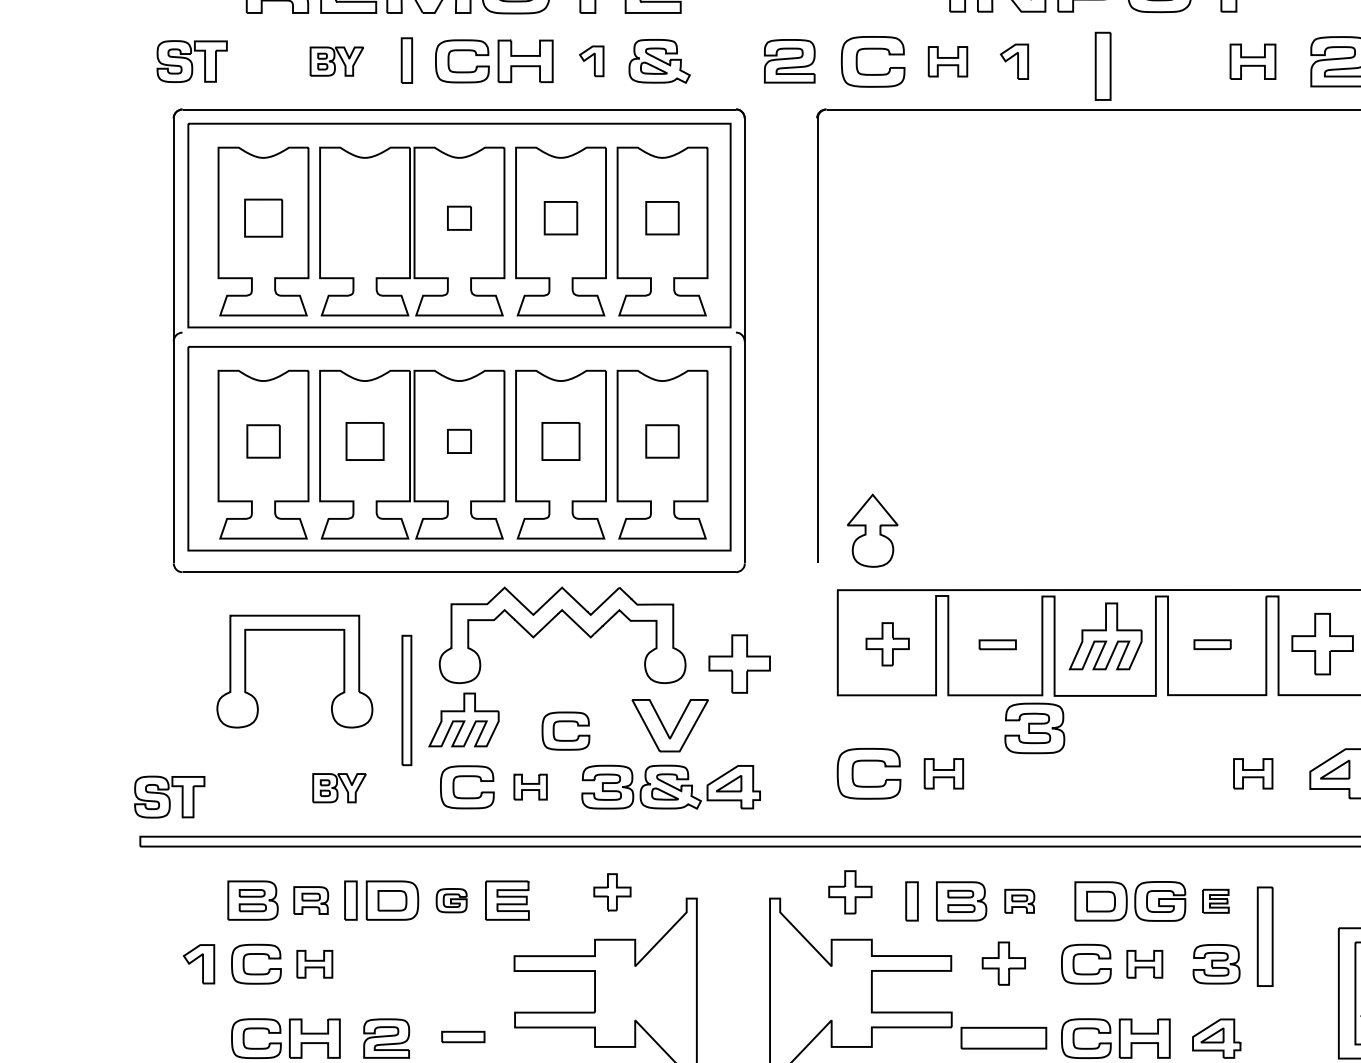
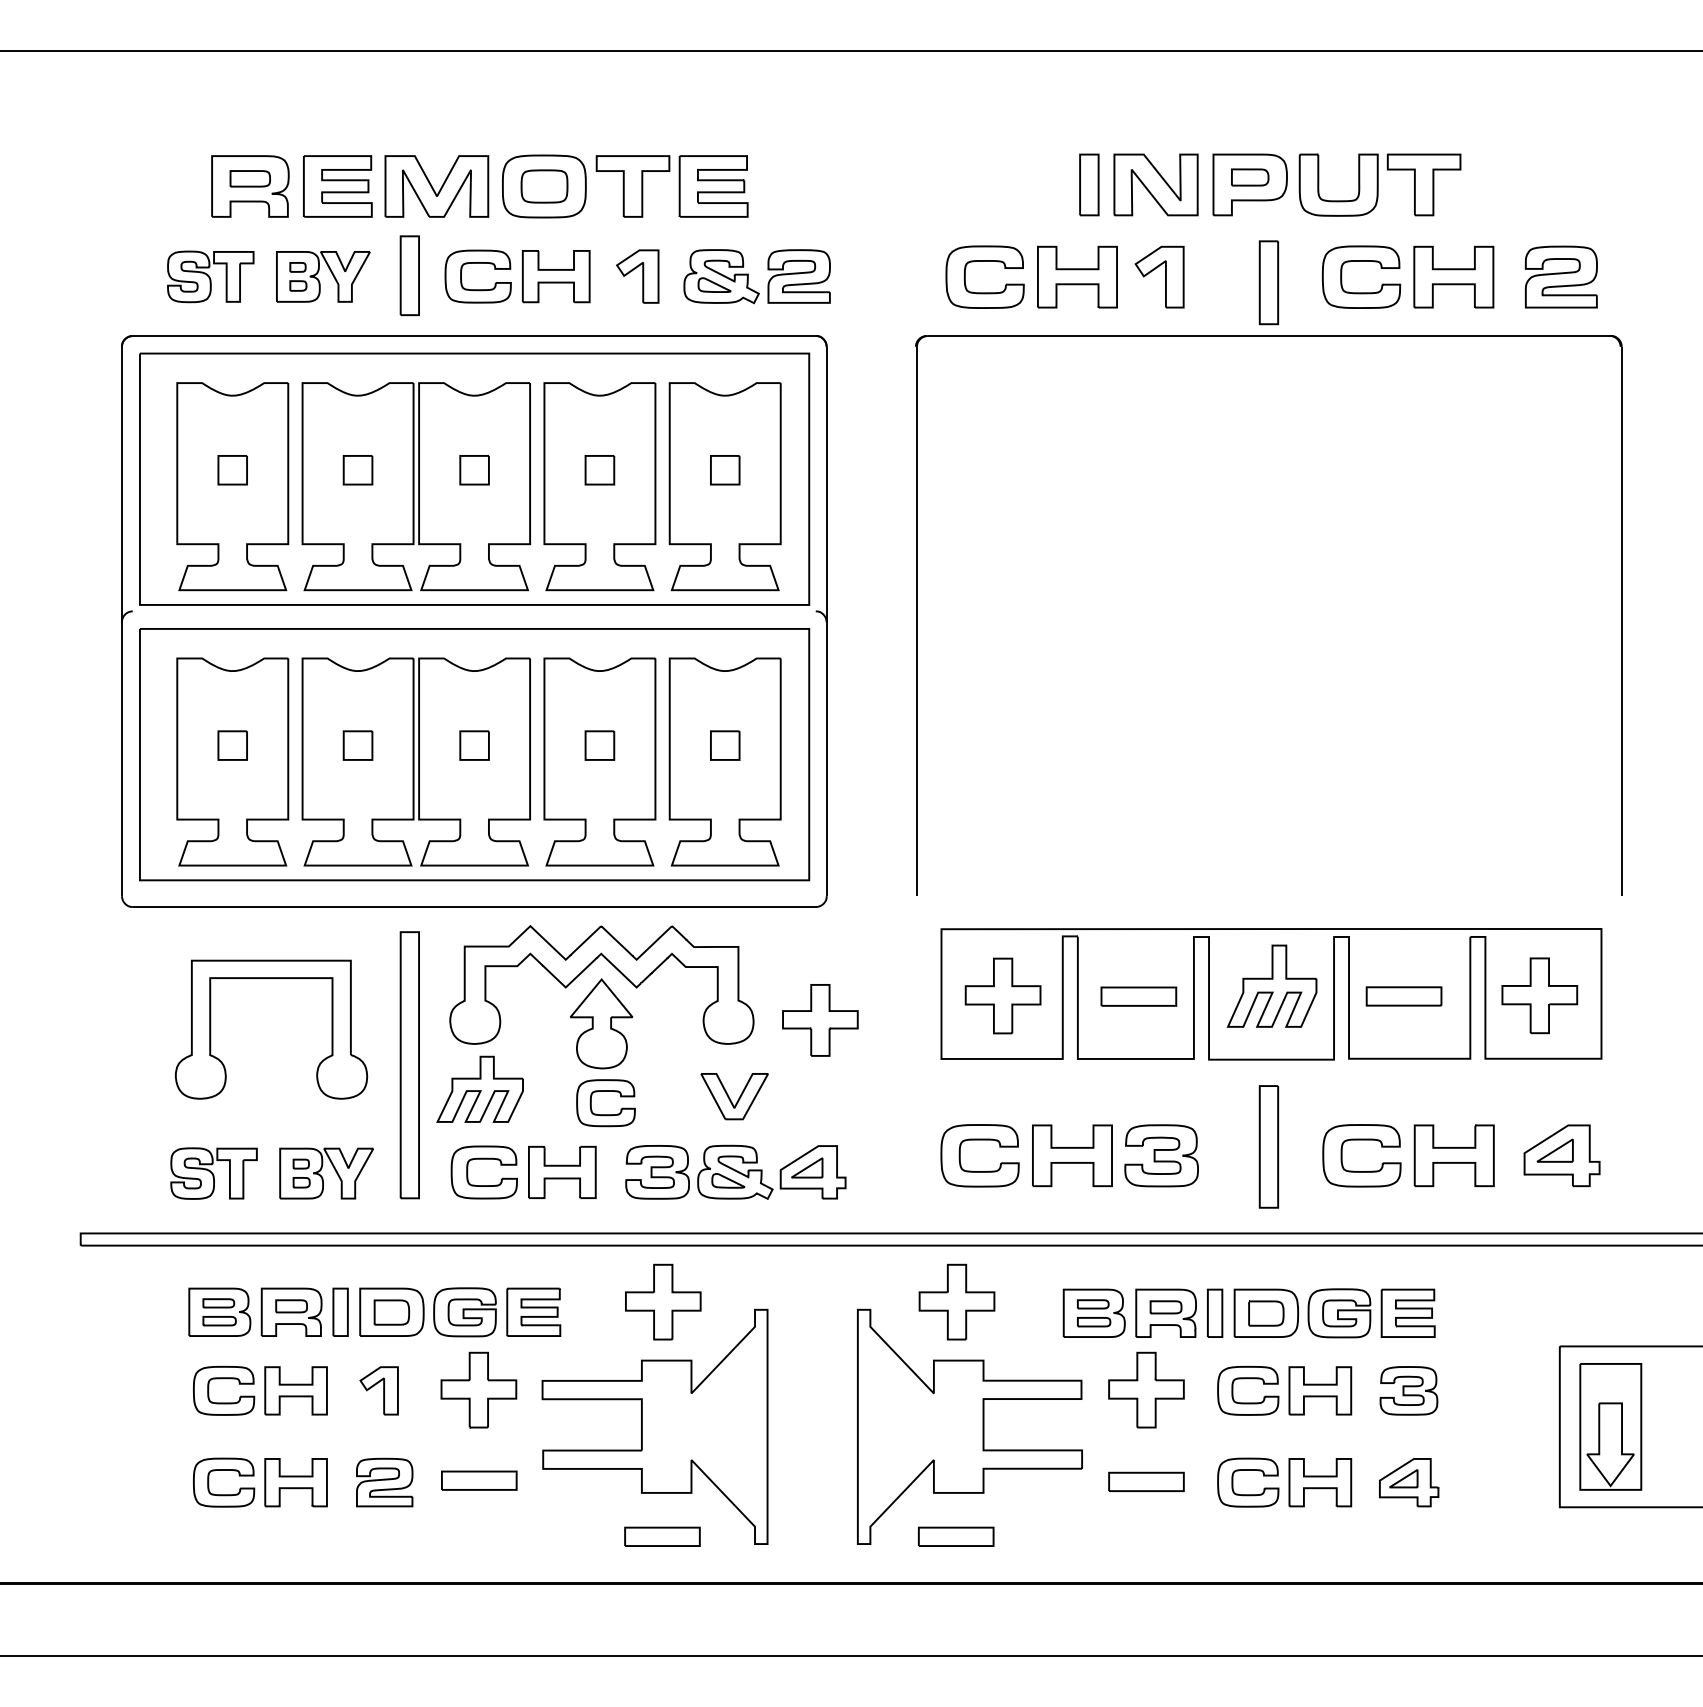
part: (1178, 49) -> (1361, 261), added
part: (406, 60) -> (409, 275), size x1.43
part: (192, 61) -> (210, 276), moved
part: (337, 61) -> (323, 276), size x1.43
part: (591, 61) -> (637, 276), size x1.43
part: (789, 61) -> (798, 276), moved
part: (948, 61) -> (1077, 276), size x1.67
part: (1014, 61) -> (1159, 276), size x1.43
part: (1252, 61) -> (1453, 276), size x1.43
part: (263, 218) -> (232, 470), size x0.62
part: (364, 218) -> (357, 470), added
part: (560, 218) -> (599, 470), size x0.71
part: (662, 218) -> (725, 470), size x0.71
part: (263, 441) -> (232, 745), size x0.71
part: (364, 441) -> (357, 745), size x0.62
part: (560, 441) -> (599, 745), size x0.62
part: (662, 441) -> (725, 745), size x0.71
part: (872, 530) -> (601, 1023), moved
part: (887, 643) -> (1002, 995), size x1.43
part: (997, 644) -> (1138, 996), size x1.67
part: (1212, 644) -> (1403, 996), size x1.67
part: (406, 700) -> (409, 1065), size x1.67
part: (670, 725) -> (734, 1096), size x0.71
part: (1034, 728) -> (1161, 1155), moved
part: (1178, 761) -> (1361, 1140), added
part: (943, 773) -> (1072, 1155), size x1.67
part: (1252, 773) -> (1453, 1155), size x1.67
part: (530, 786) -> (562, 1171), size x1.67
part: (339, 788) -> (326, 1173), size x1.43
part: (169, 797) -> (213, 1173), moved
part: (612, 891) -> (663, 1301), size x1.67
part: (849, 891) -> (956, 1301), size x1.43
part: (311, 899) -> (291, 1311), size x1.43
part: (451, 900) -> (464, 1312), size x1.67
part: (912, 900) -> (1215, 1312), moved
part: (1019, 900) -> (1165, 1312), size x1.67
part: (1215, 900) -> (1407, 1312), size x1.67
part: (1264, 936) -> (1268, 1146), moved
part: (198, 963) -> (378, 1390), moved
part: (314, 963) -> (295, 1390), size x1.43
part: (462, 963) -> (478, 1389), added
part: (1003, 963) -> (1146, 1389), size x1.43
part: (1144, 963) -> (1320, 1390), size x1.43
part: (463, 1036) -> (479, 1480), size x1.43
part: (1003, 1037) -> (1146, 1481), size x0.71

